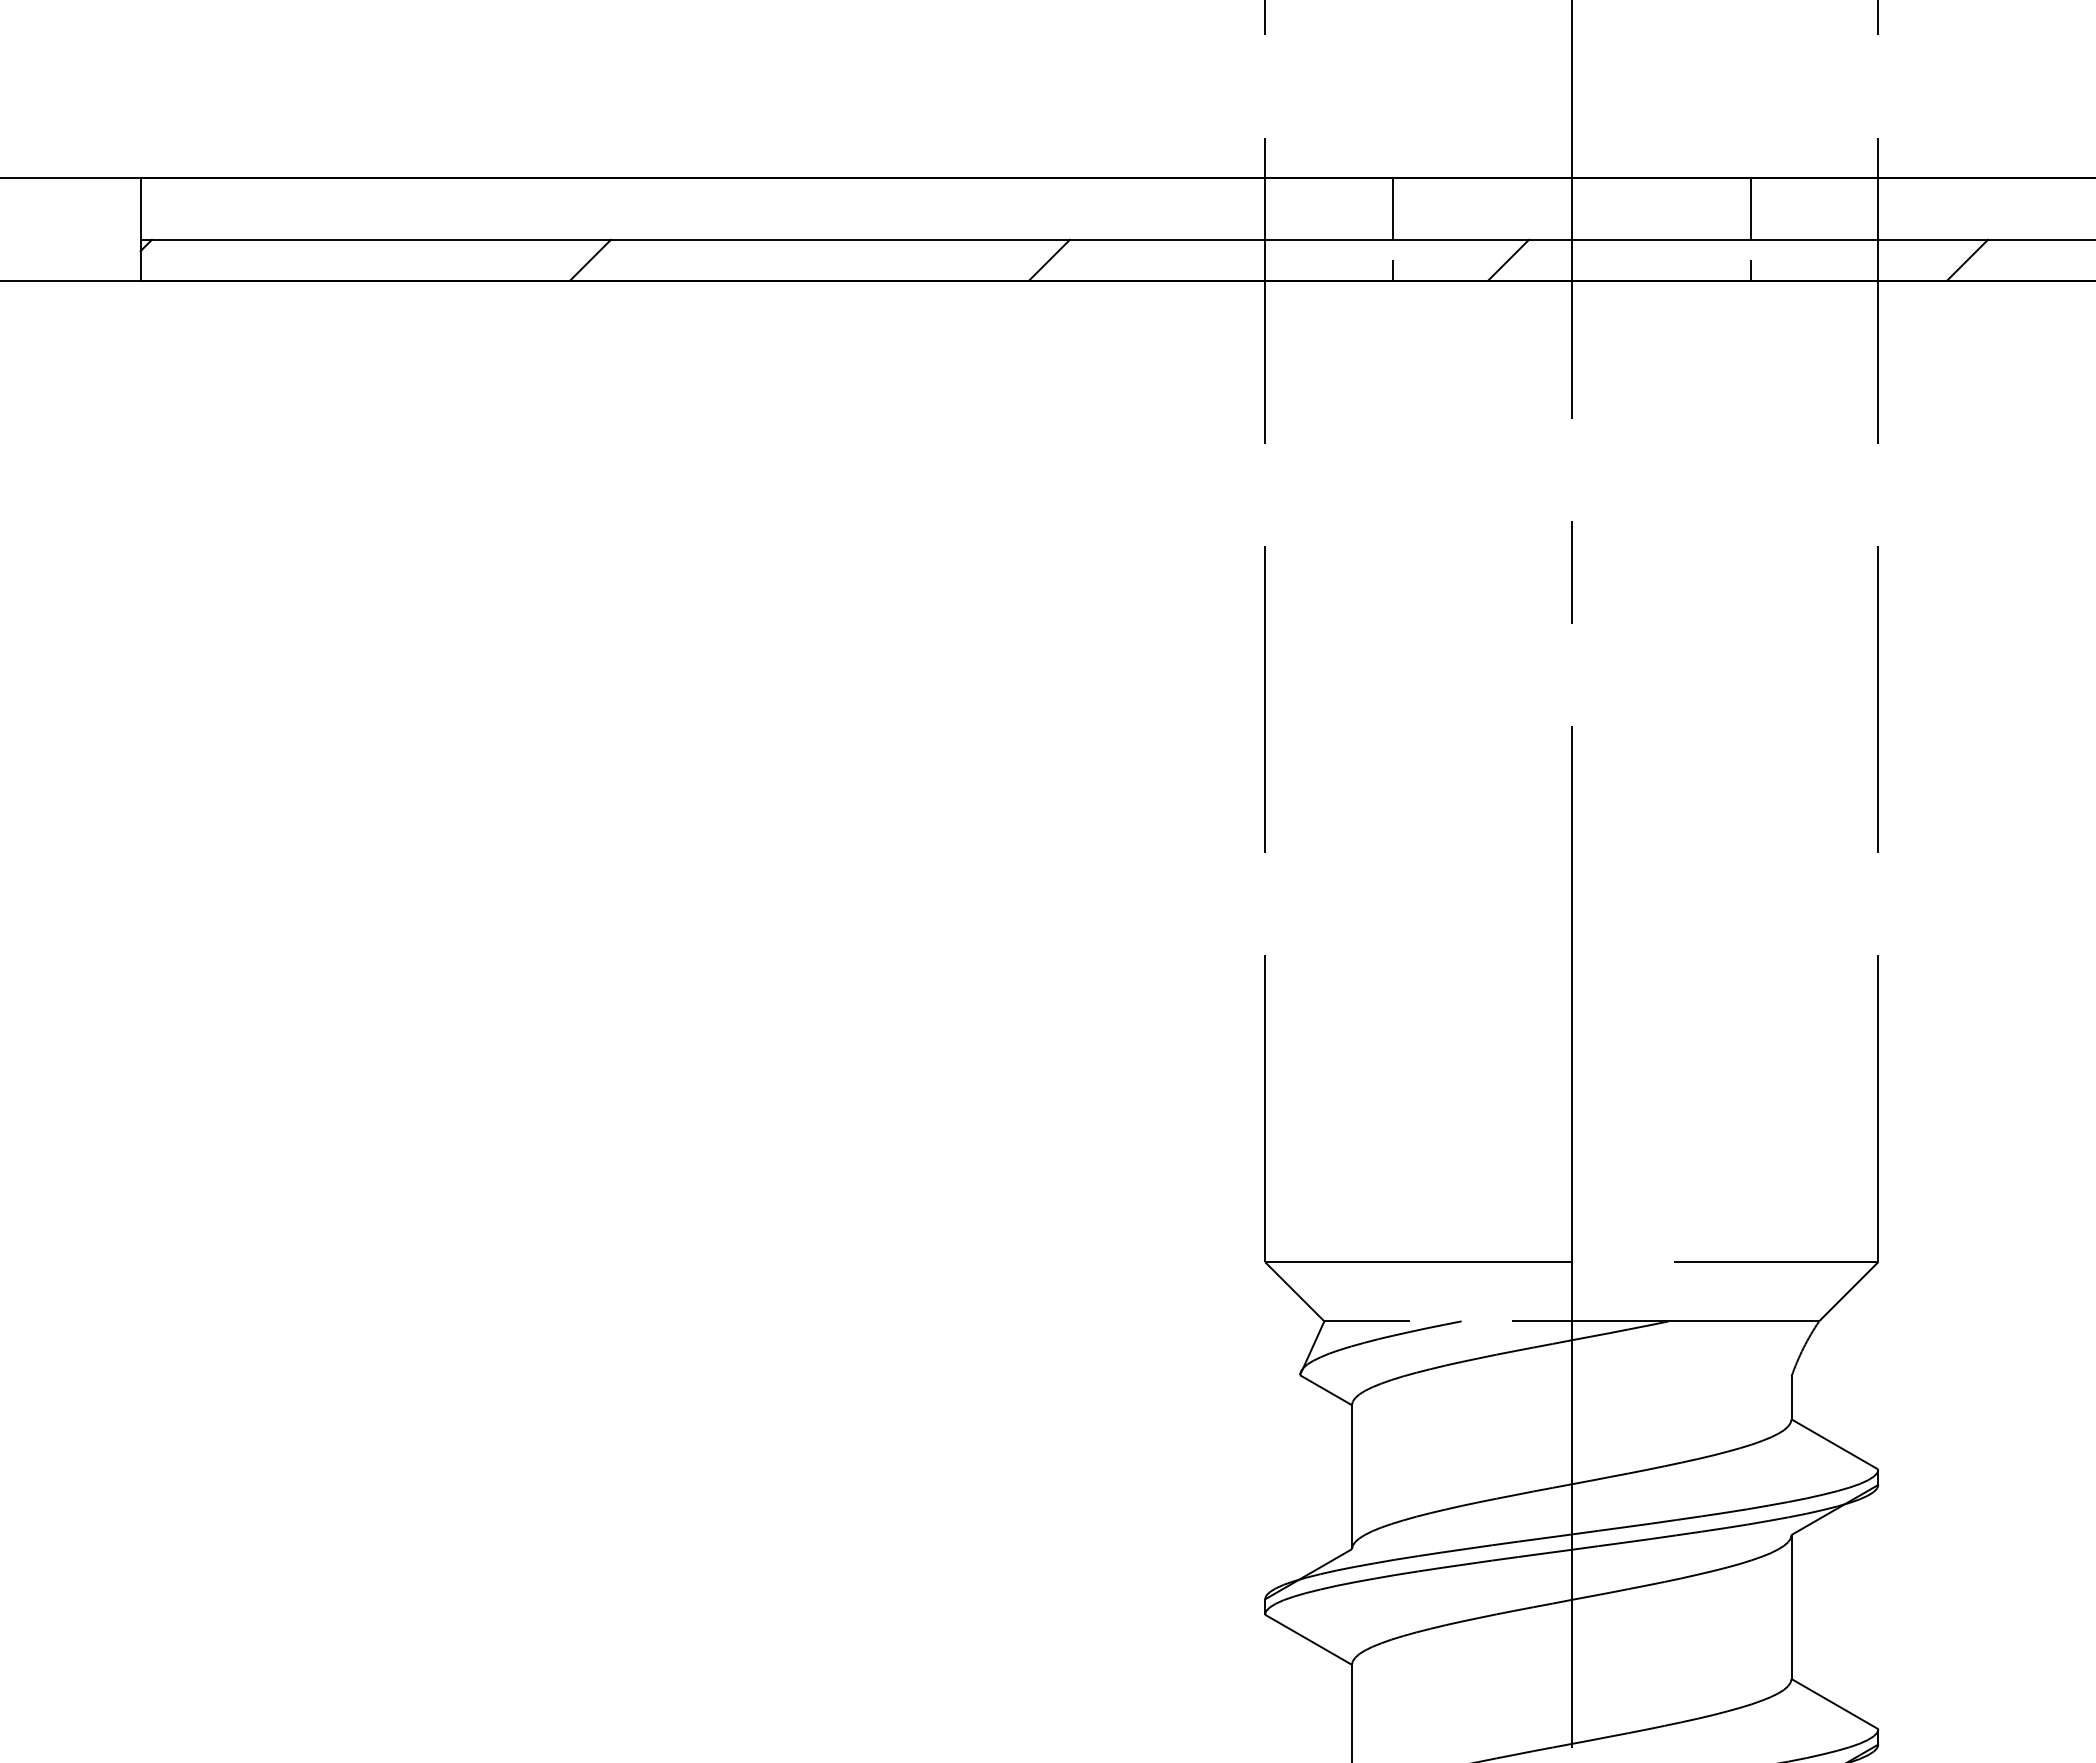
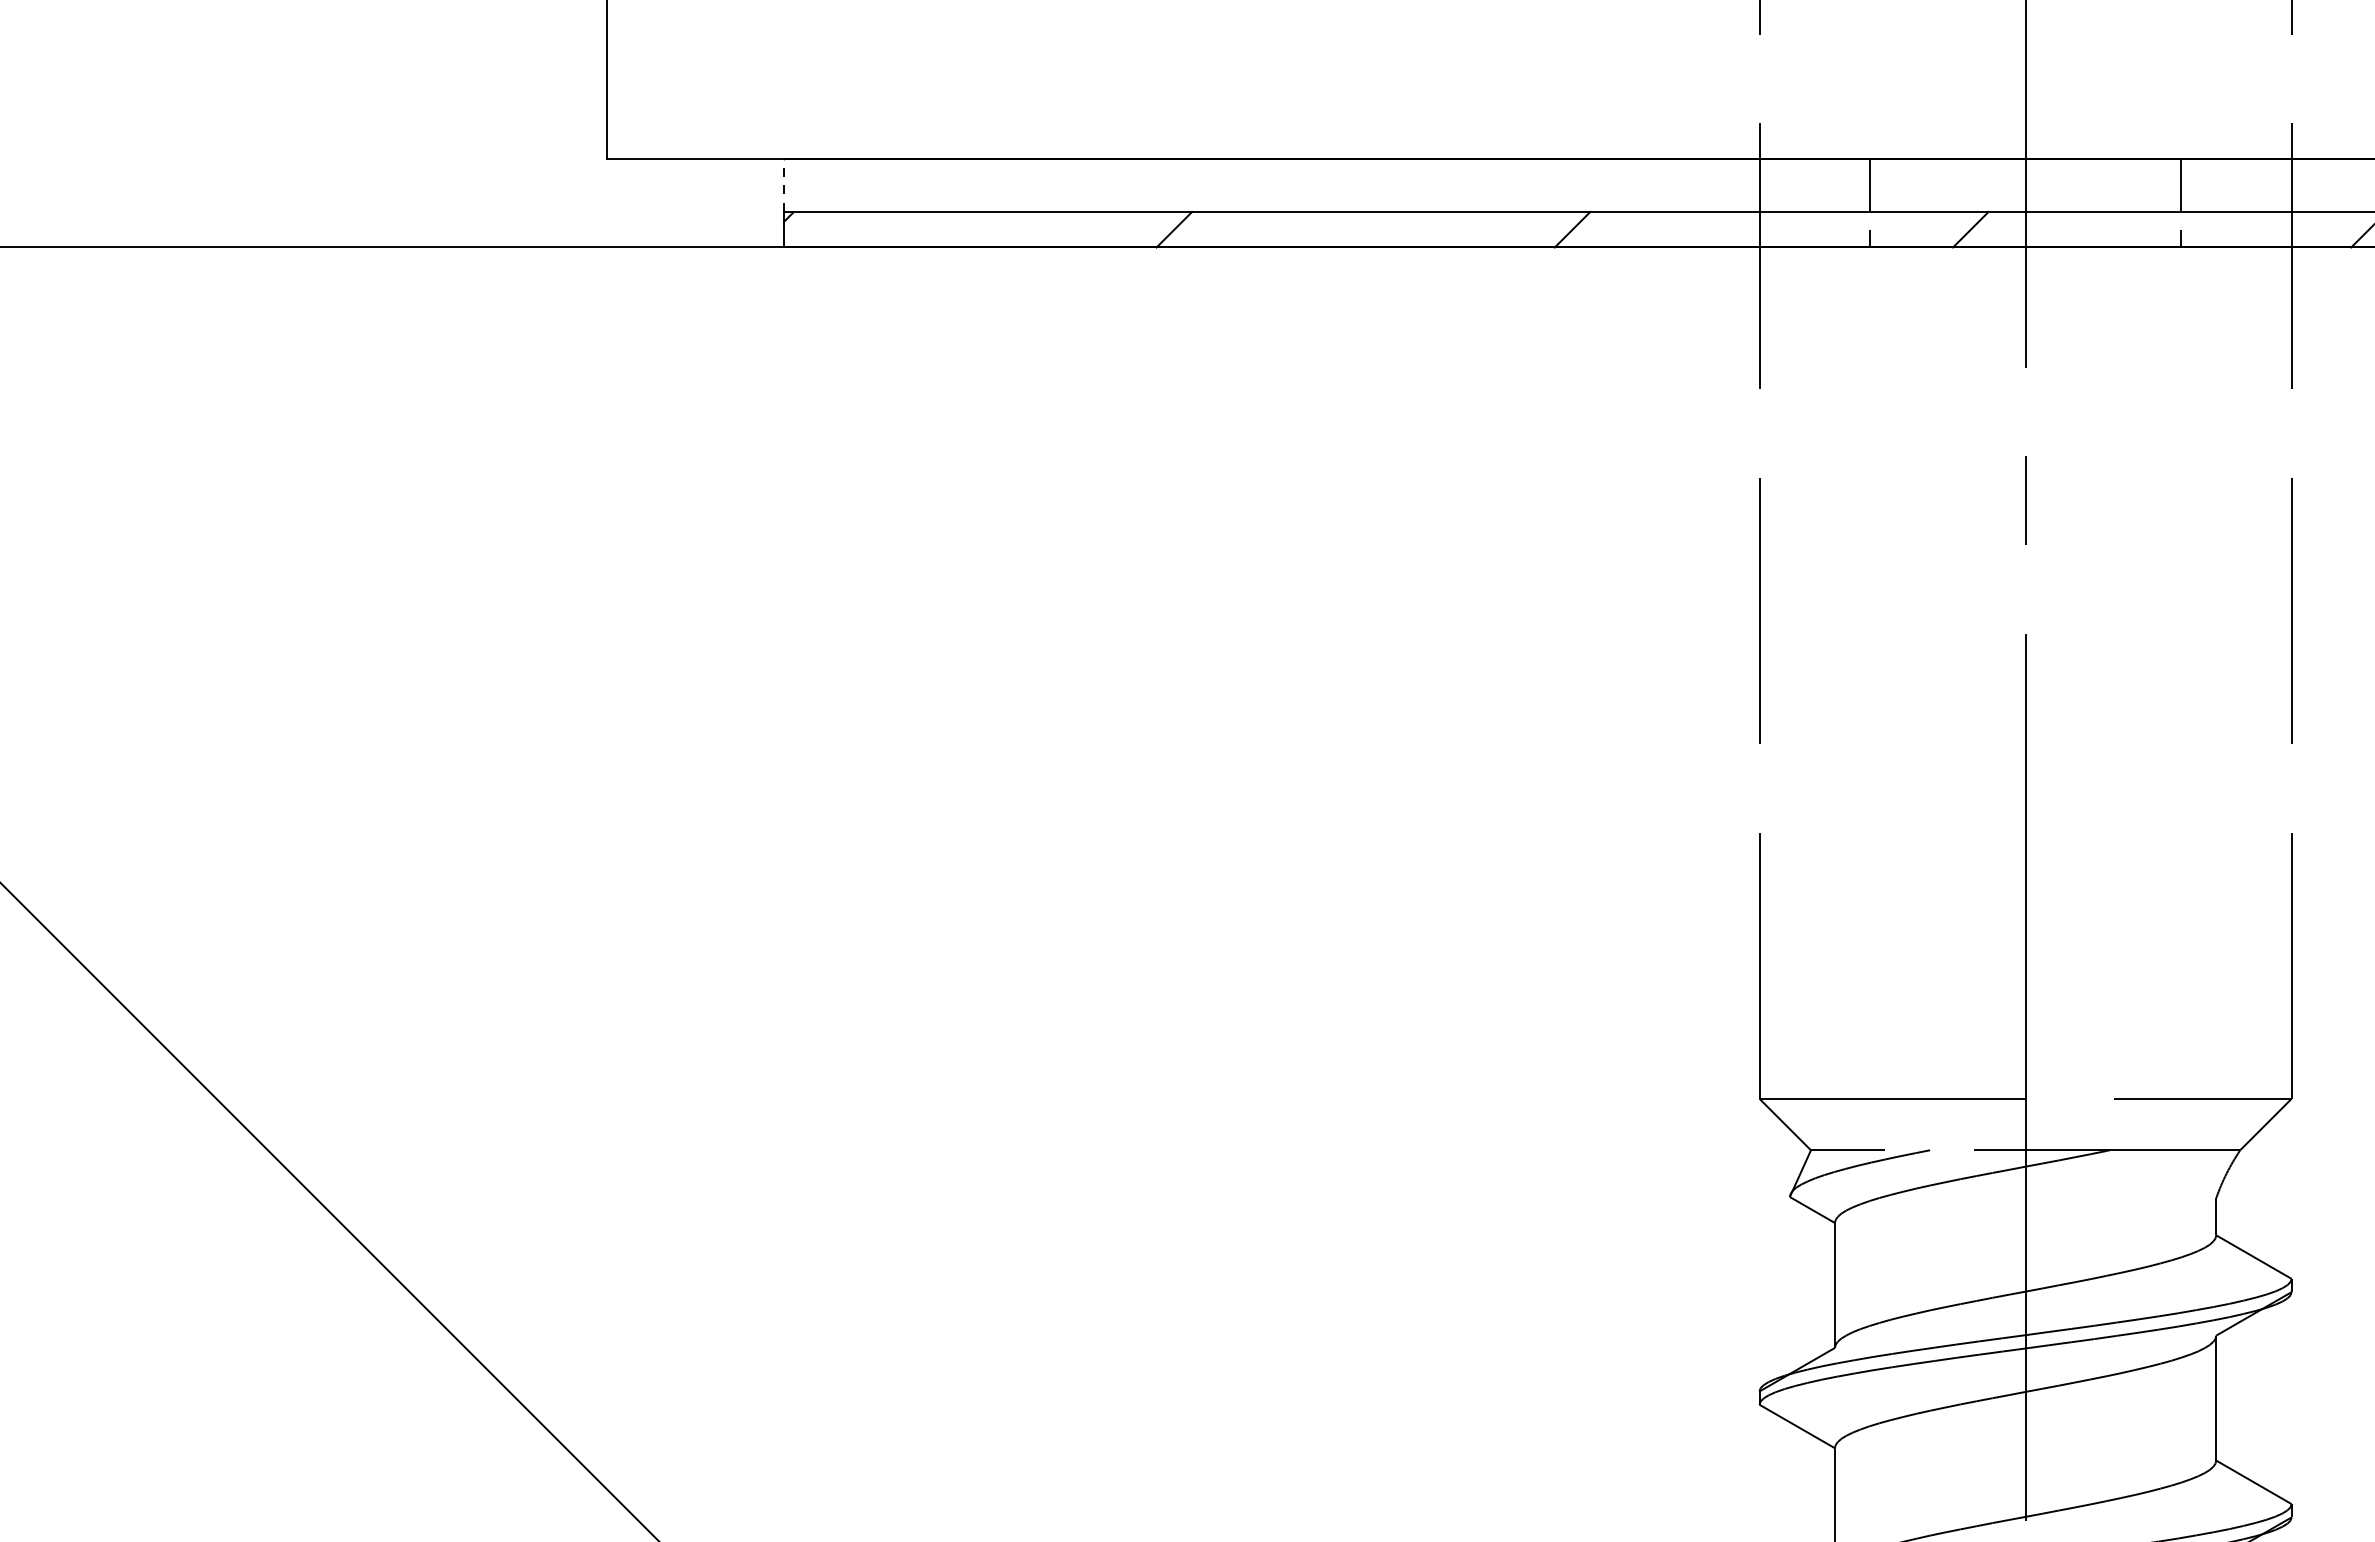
line: (141, 209) -> (784, 185), solid -> dashed

